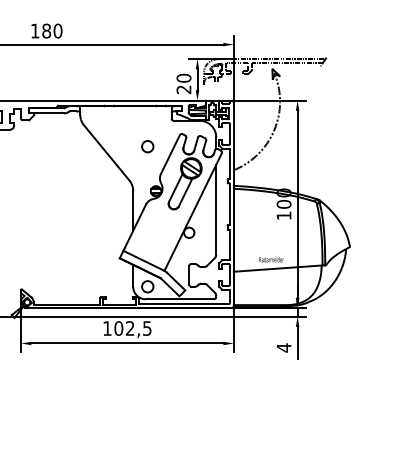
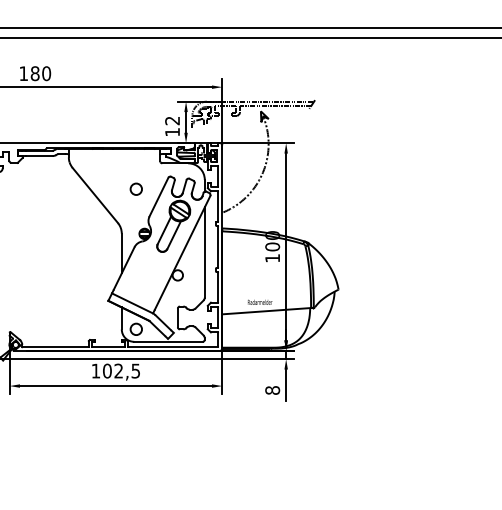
text: (183, 83) -> (172, 126), 20 -> 12
text: (283, 347) -> (272, 390), 4 -> 8

